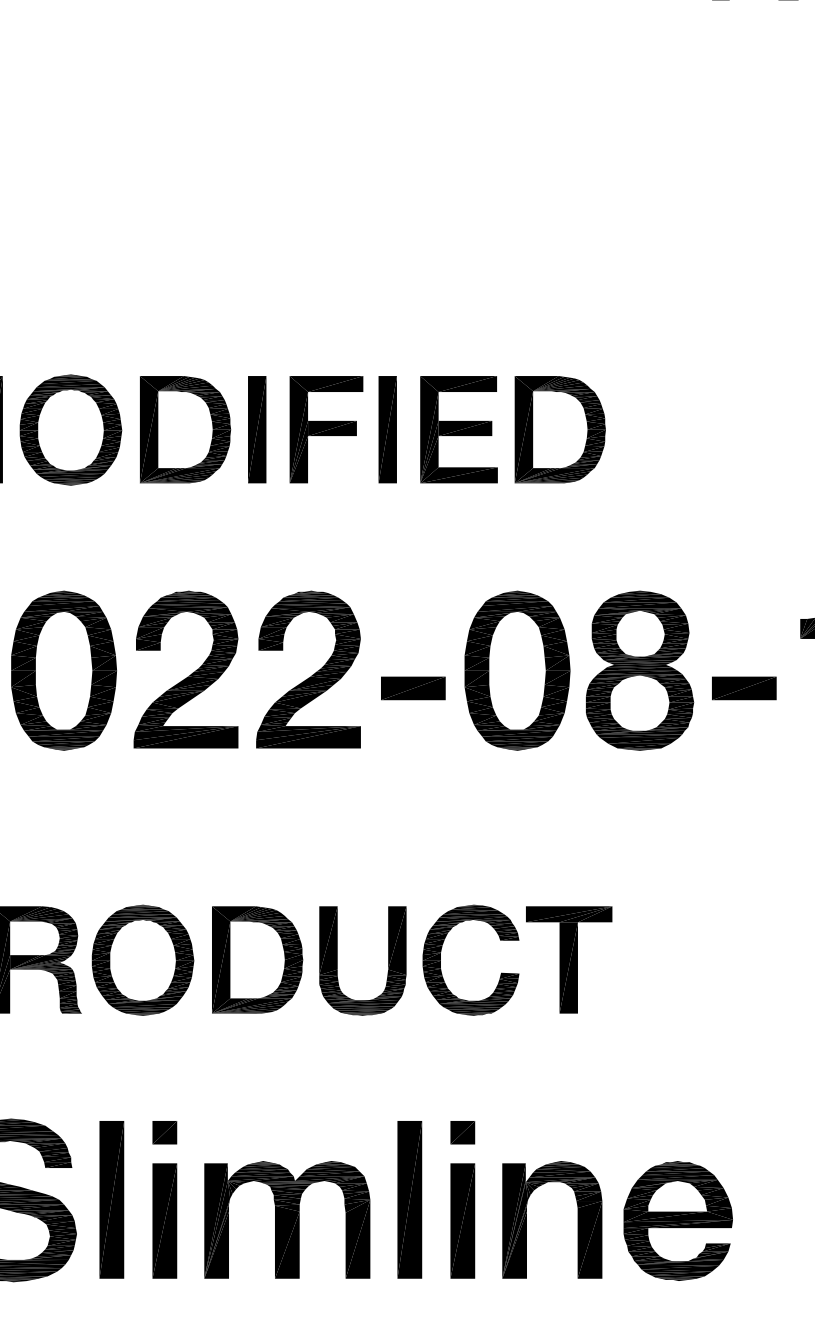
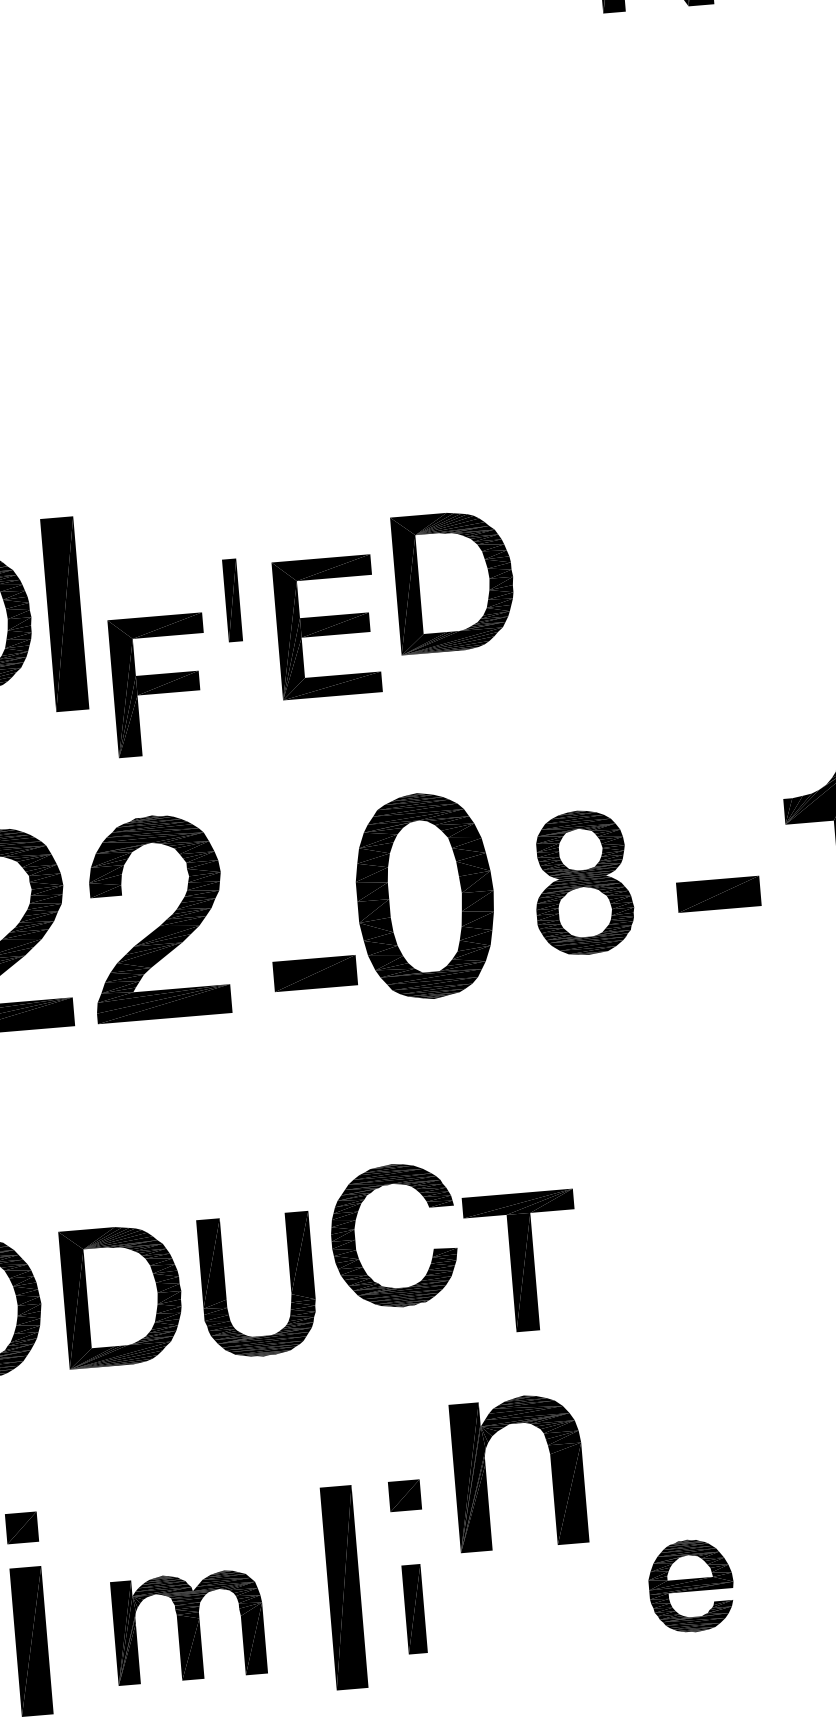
part: (257, 429) -> (65, 614), size x1.4
part: (326, 429) -> (160, 685), moved
part: (387, 429) -> (232, 600), size x0.6
part: (458, 429) -> (326, 627), moved
part: (640, 670) -> (583, 882), size x0.7
part: (413, 688) -> (315, 973), moved
part: (440, 959) -> (354, 1238), moved
part: (287, 1219) -> (189, 1626), size x0.7
part: (577, 1219) -> (551, 1468), moved
part: (462, 1220) -> (414, 1608), size x0.6
part: (677, 1220) -> (690, 1585), size x0.6

